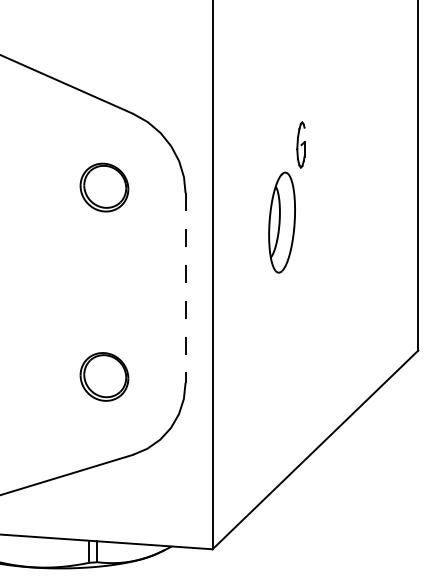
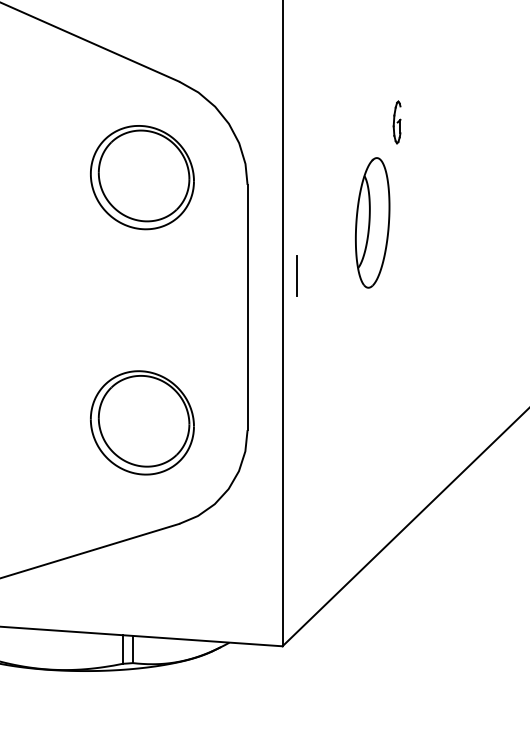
part: (300, 145) -> (396, 122), size x0.71
part: (104, 187) -> (142, 177), size x1.67
line: (223, 263) -> (296, 275), added
line: (185, 287) -> (247, 306), dashed -> solid
part: (104, 376) -> (142, 422), size x1.67

